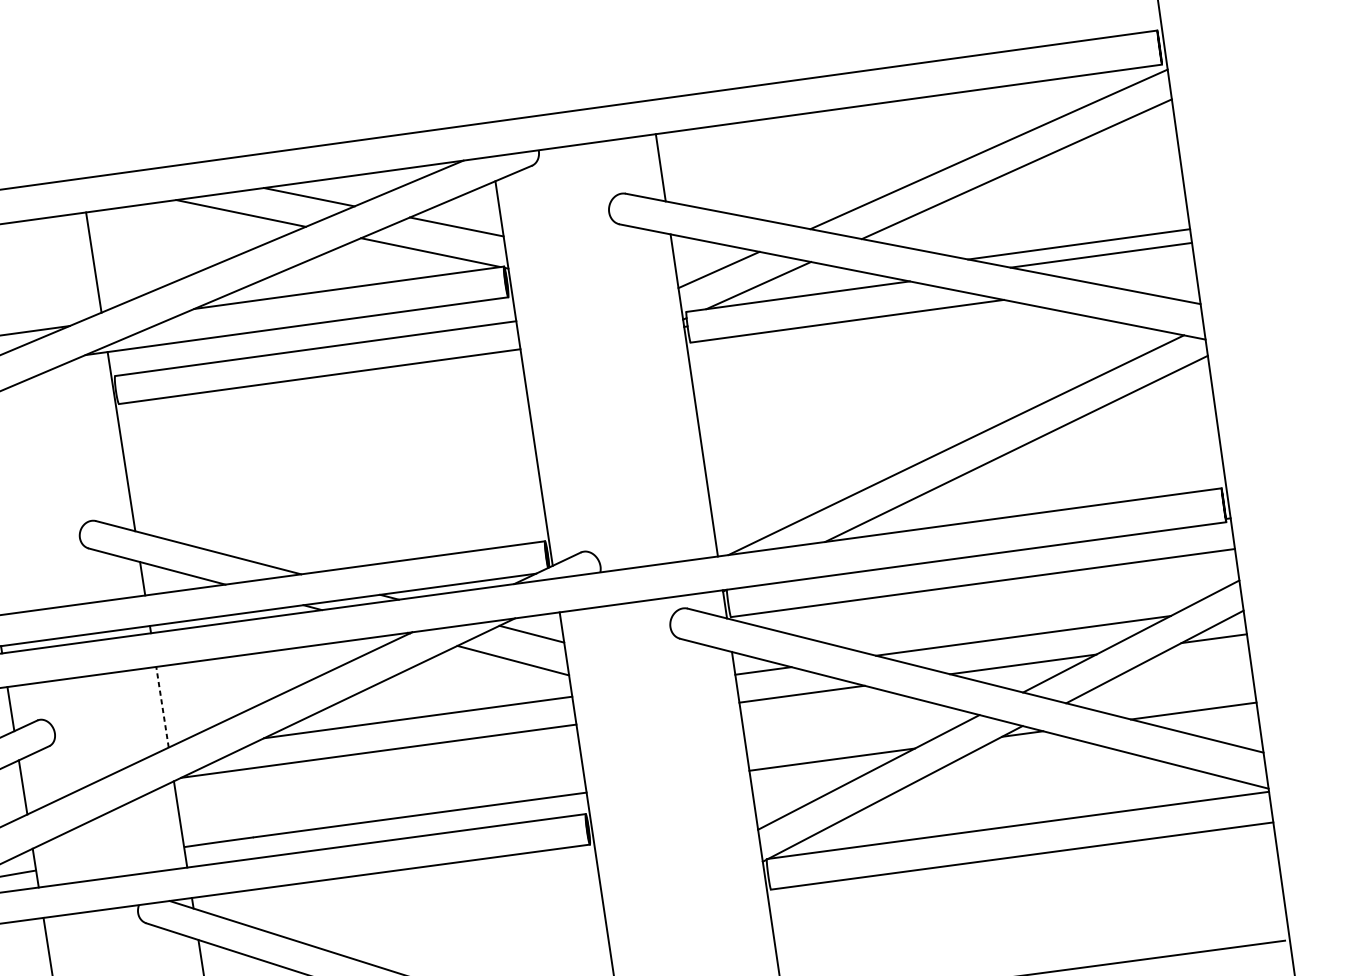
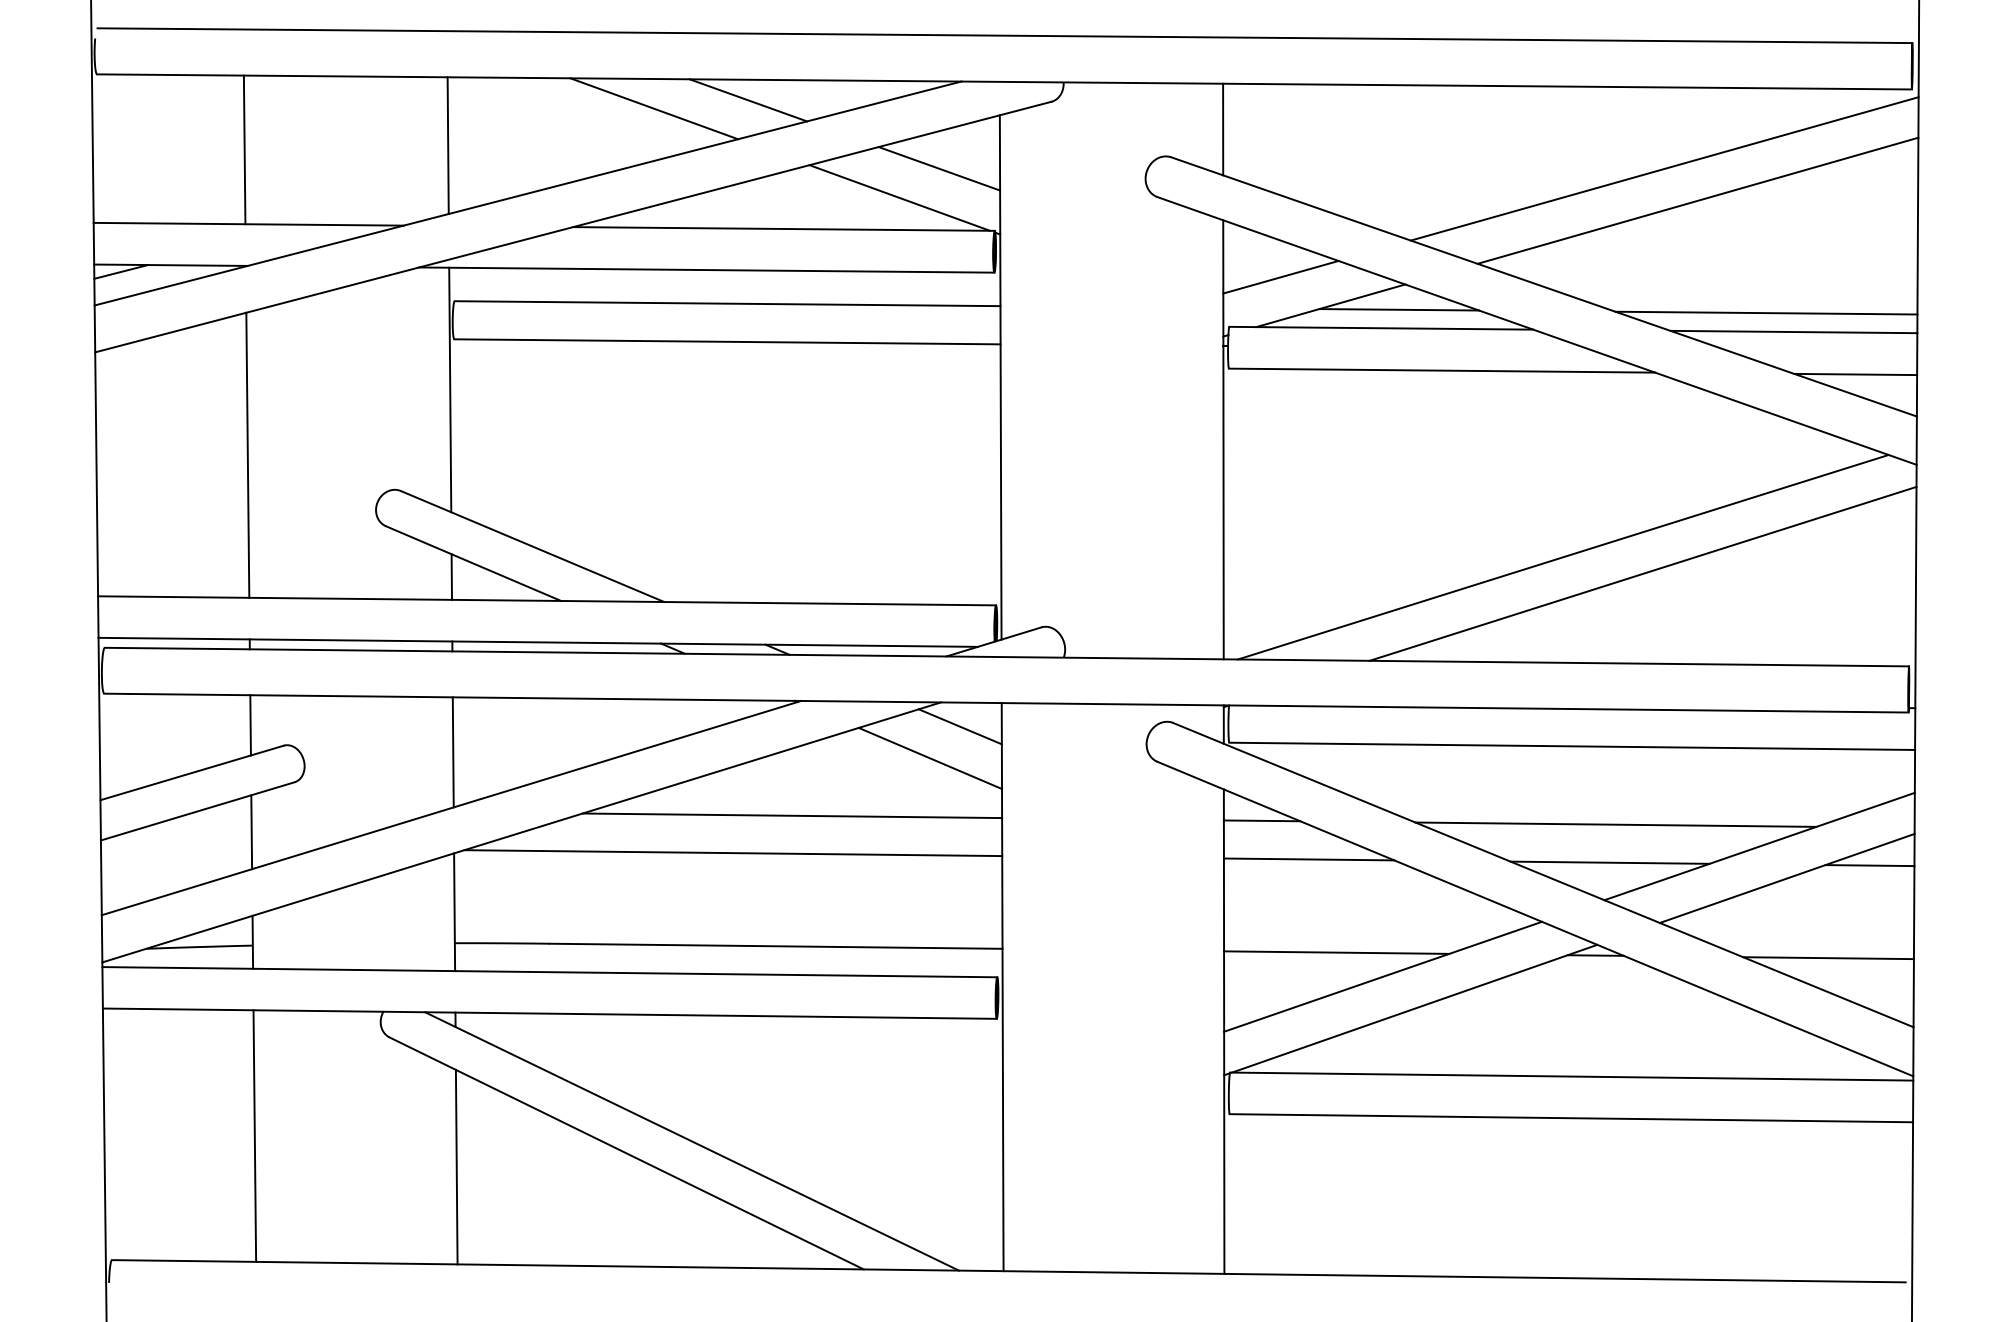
line: (1151, 279) -> (1855, 374), added
line: (809, 280) -> (1399, 309), added
line: (162, 706) -> (453, 751), dashed -> solid

